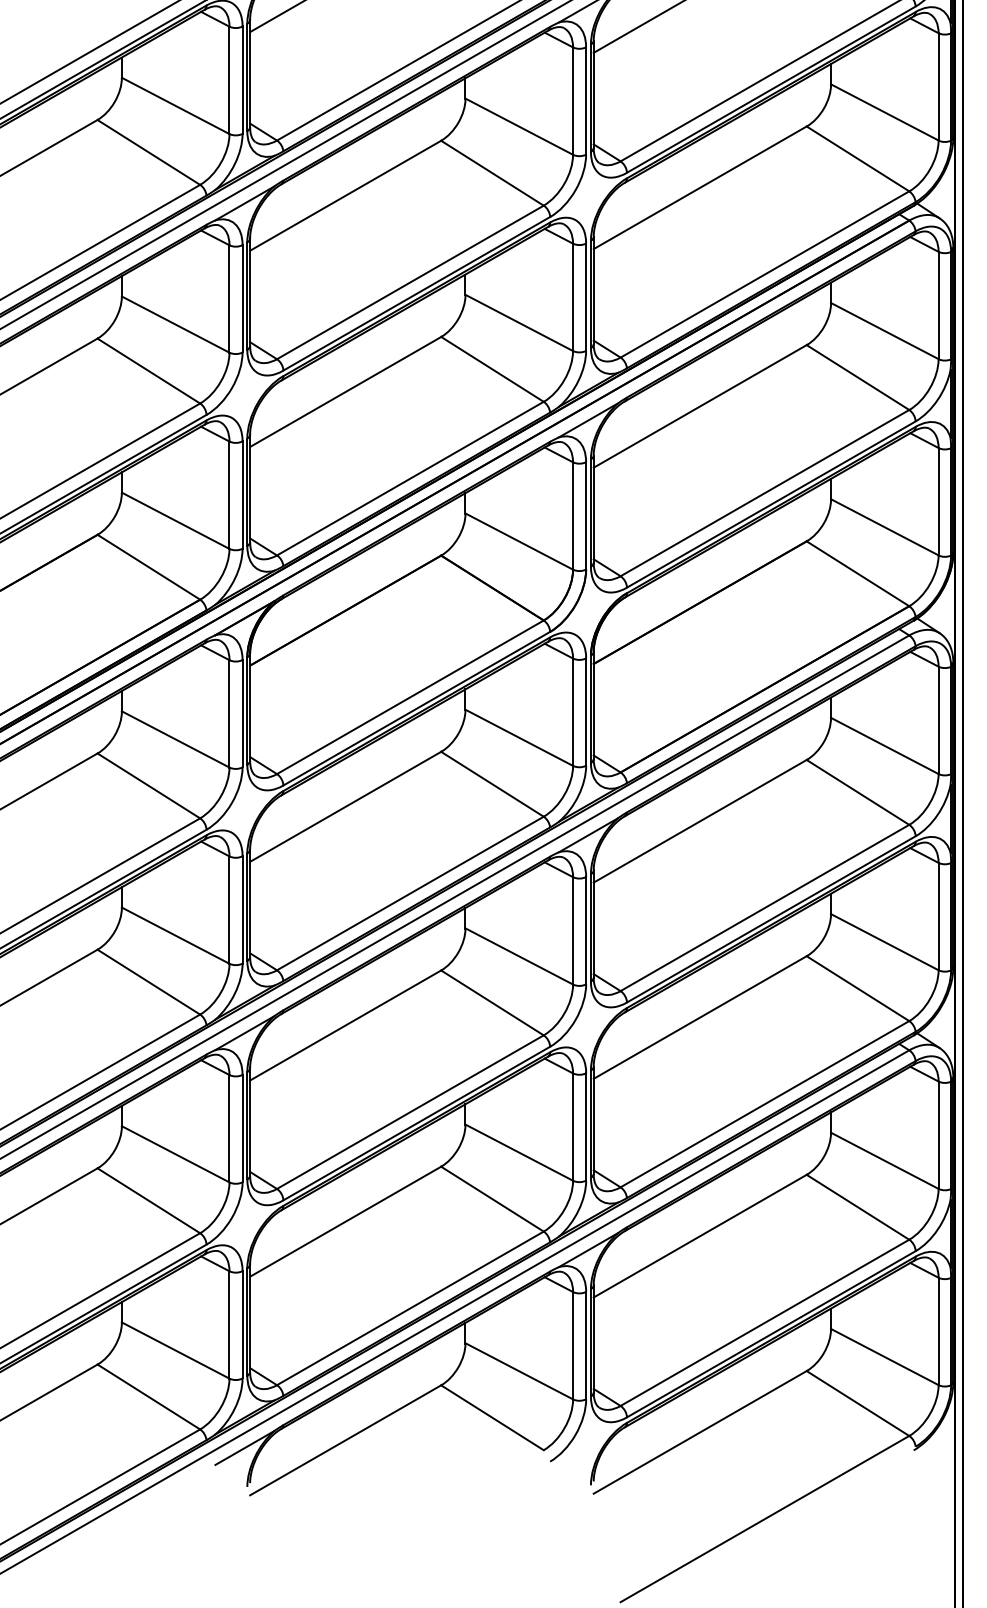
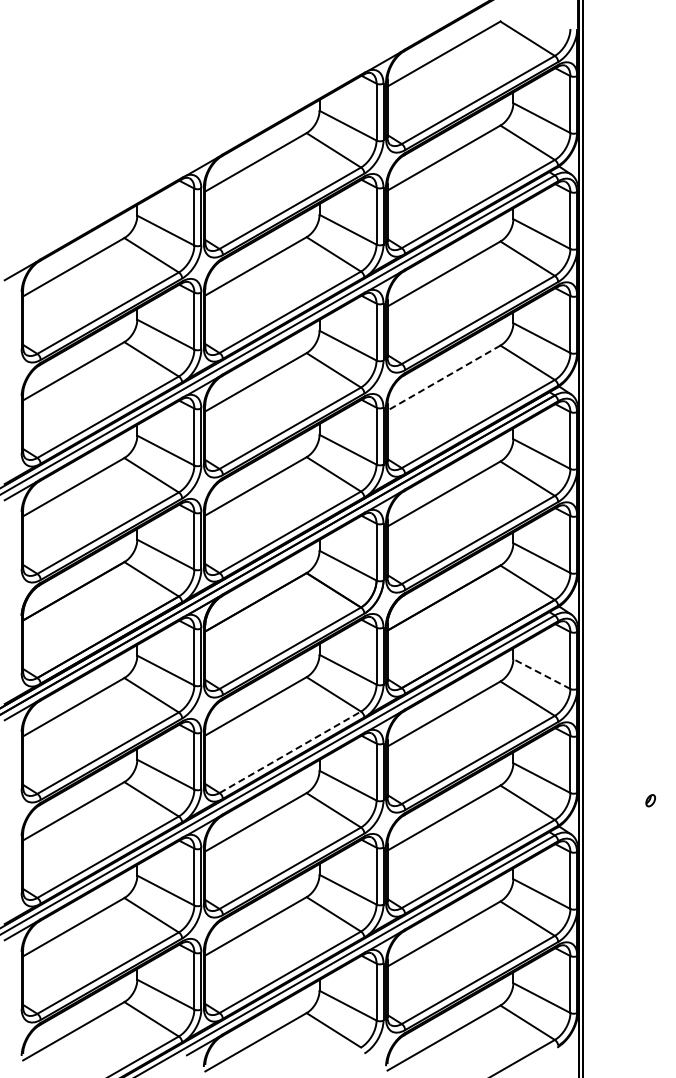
line: (699, 188) -> (443, 378), solid -> dashed
line: (884, 744) -> (541, 673), solid -> dashed
line: (410, 893) -> (290, 752), solid -> dashed

